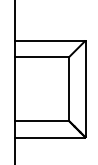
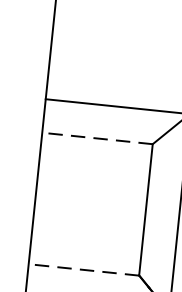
line: (41, 57) -> (95, 139), solid -> dashed
line: (41, 121) -> (82, 270), solid -> dashed

